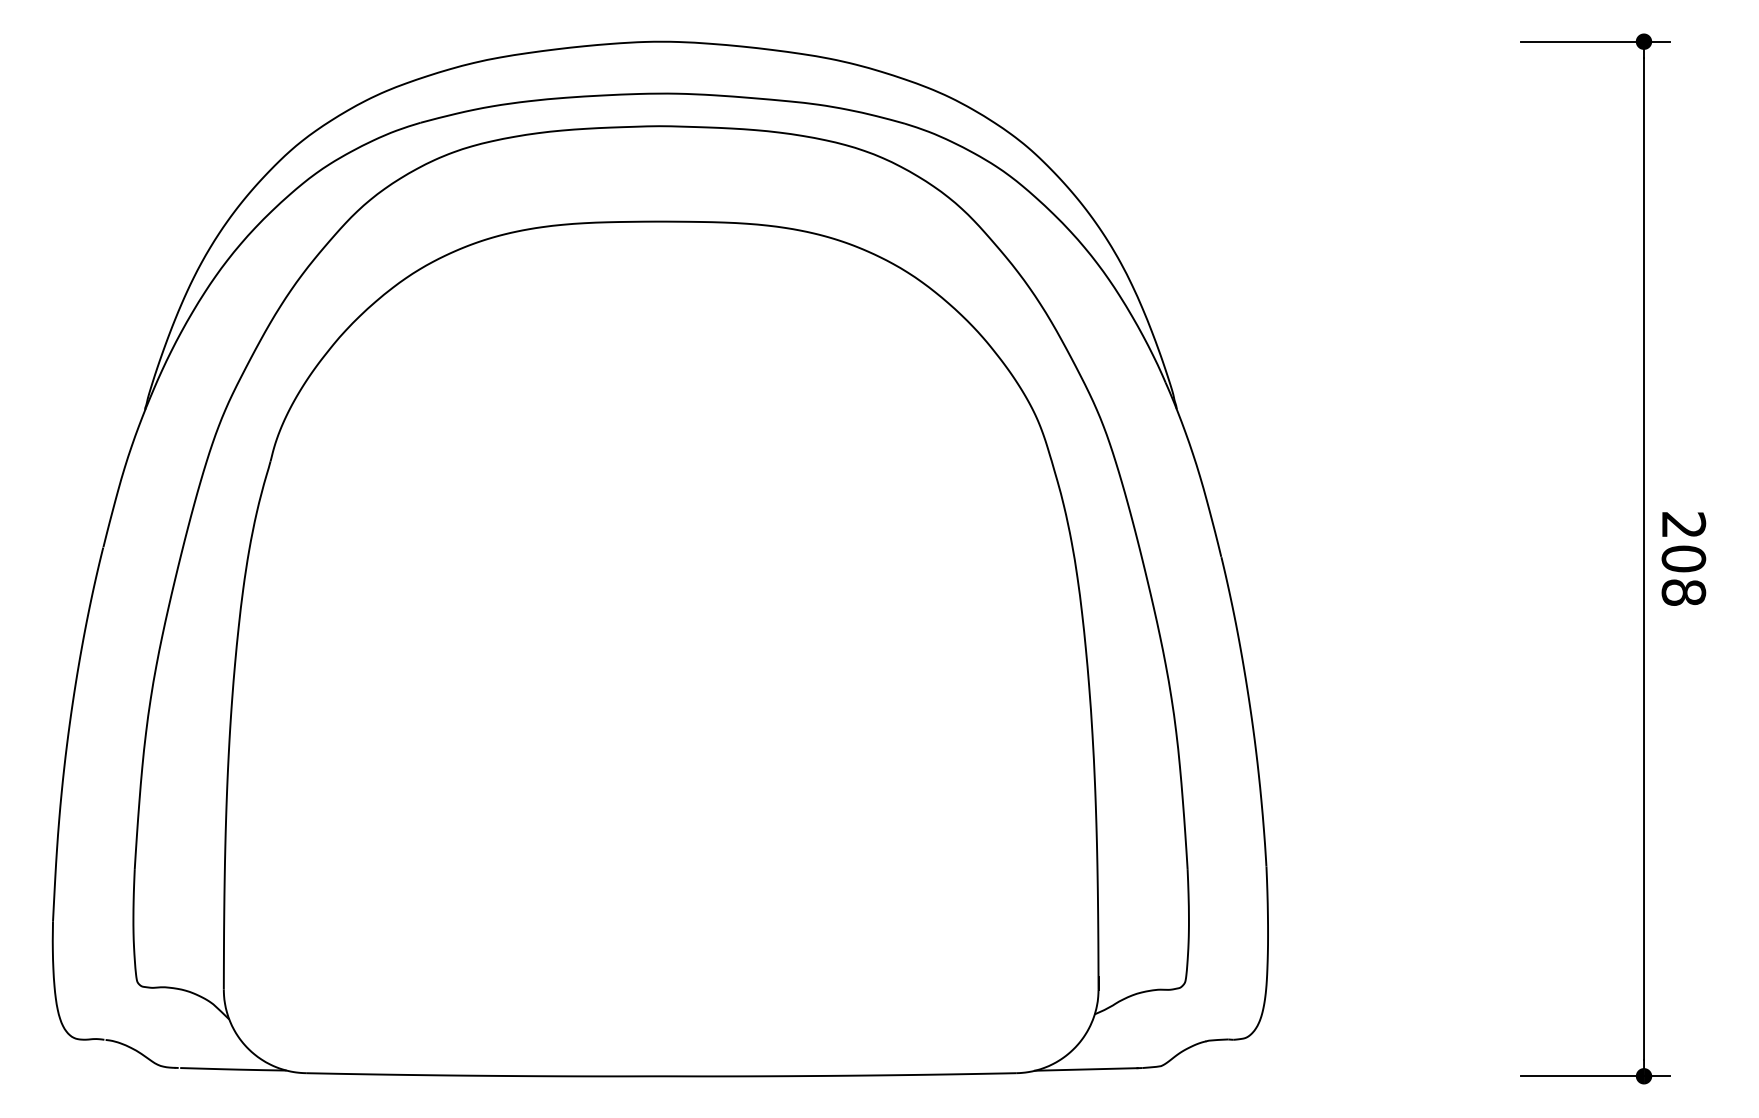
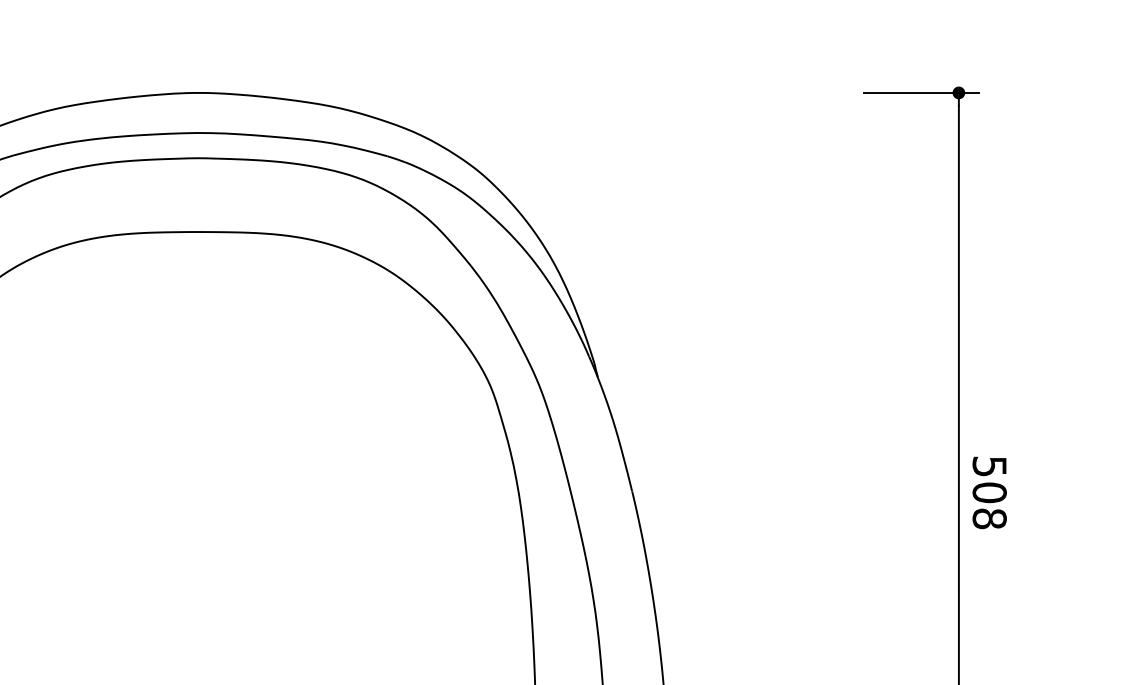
text: (1683, 524) -> (989, 466), 208 -> 508

